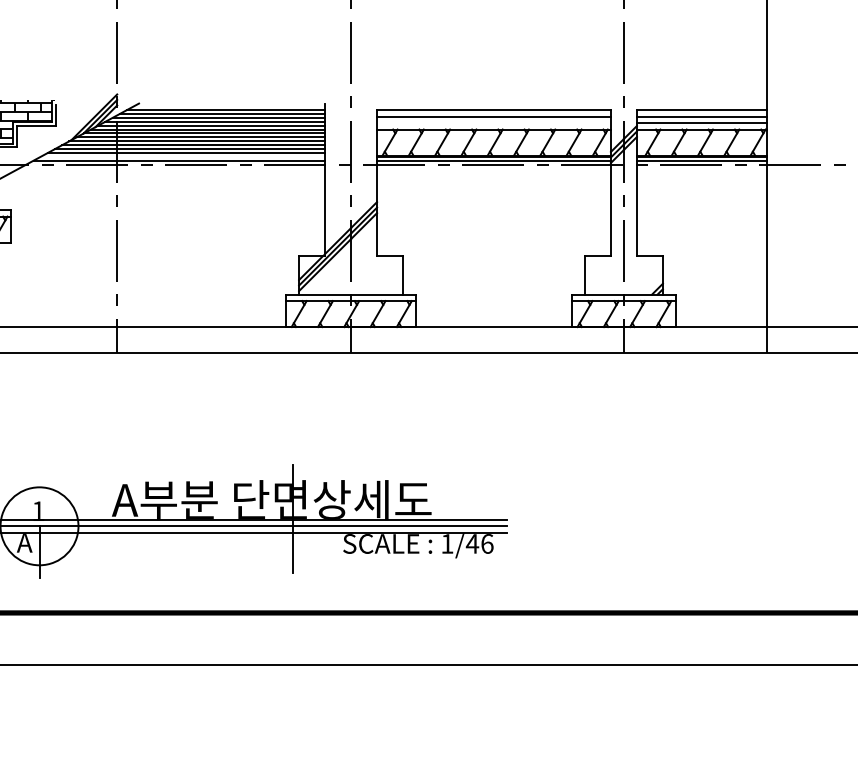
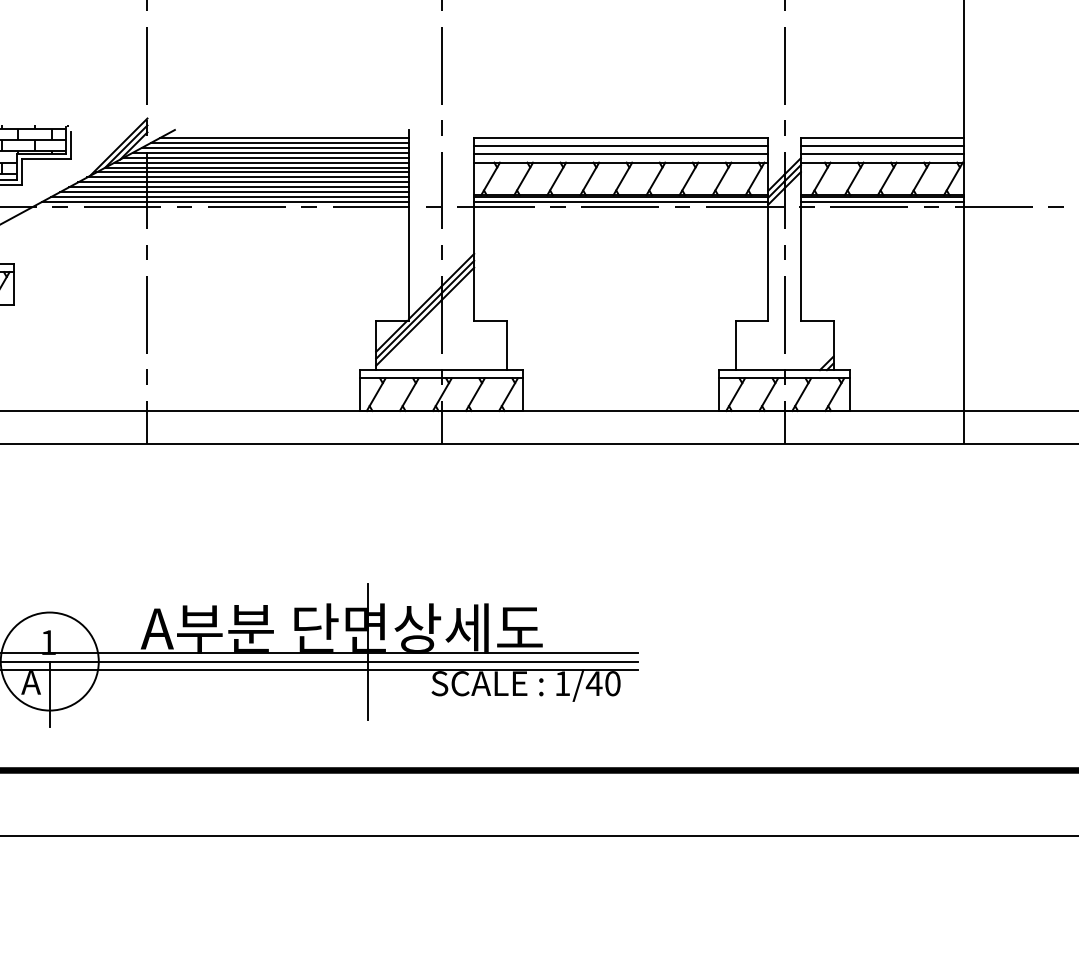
line: (494, 123) -> (621, 154), added
line: (182, 156) -> (229, 196), added
text: (487, 543) -> (612, 683), 1/46 -> 1/40

